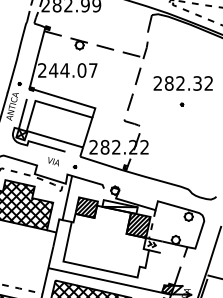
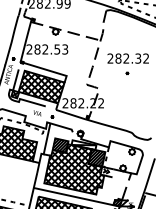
text: (73, 70) -> (51, 49), 244.07 -> 282.53
hatch: (59, 123) -> (41, 86), added
hatch: (106, 241) -> (74, 169), added

